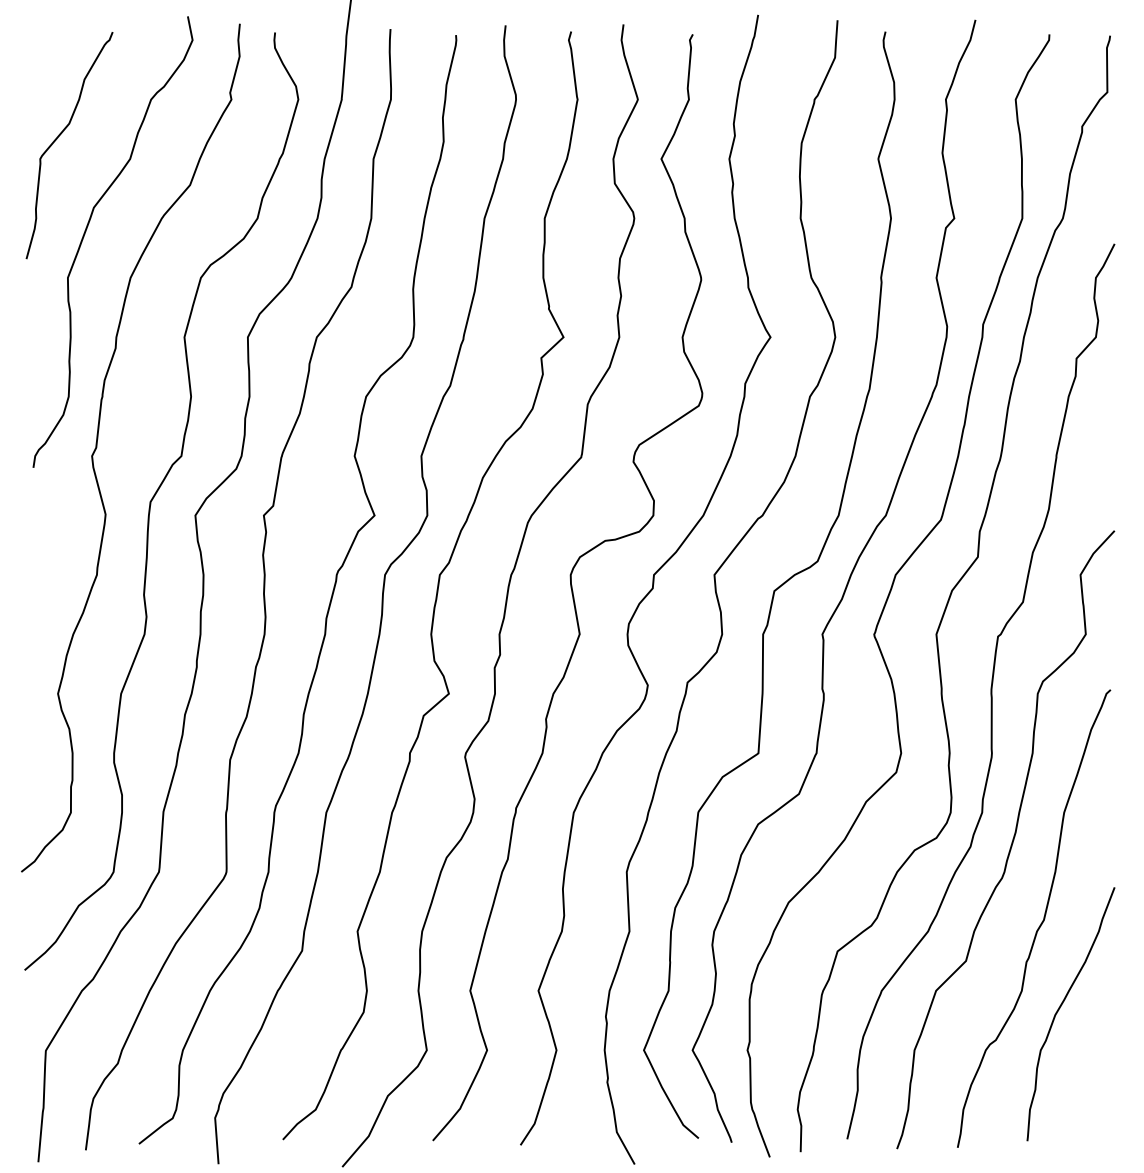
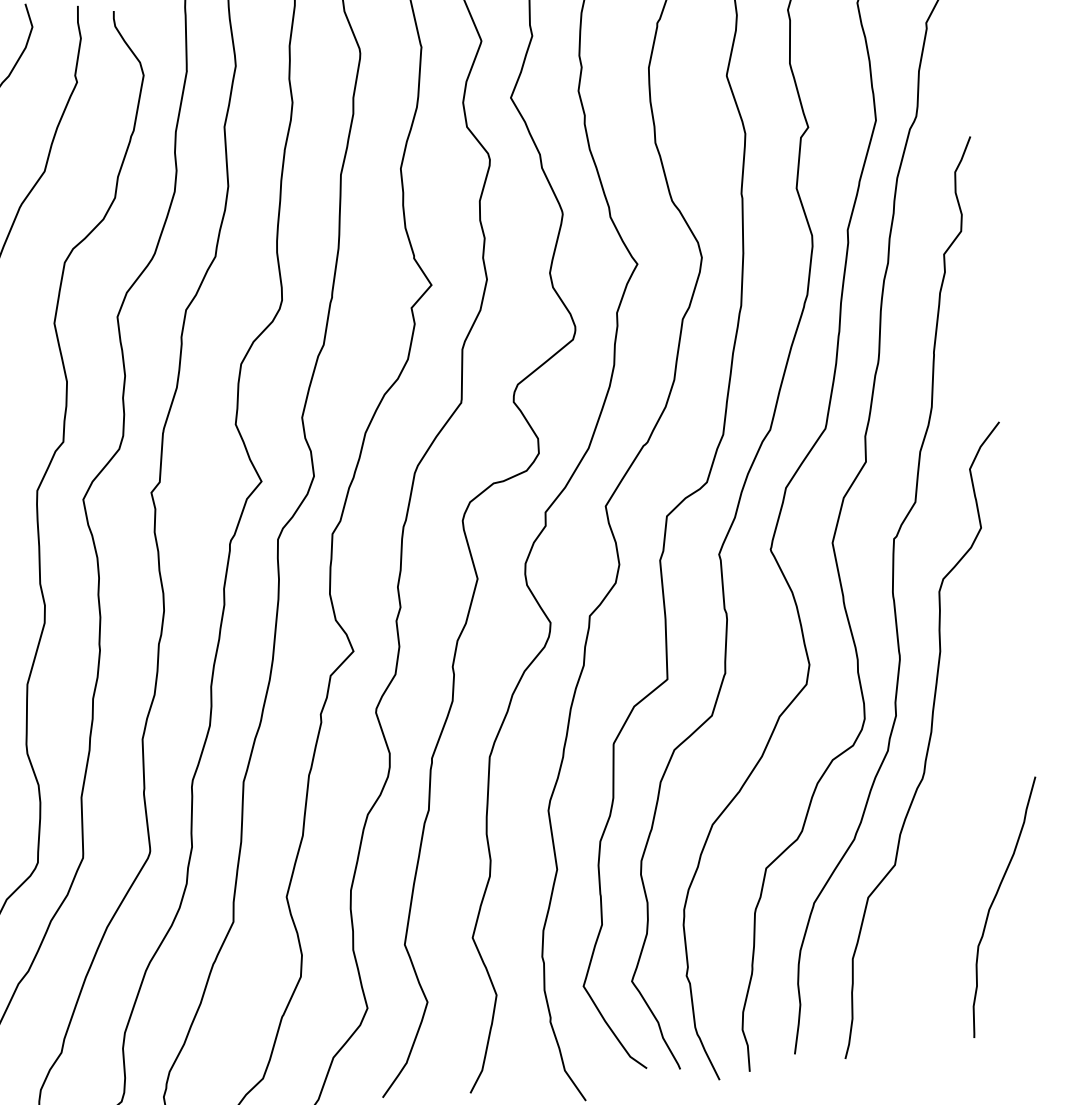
curve: (1040, 923) -> (965, 820), removed

